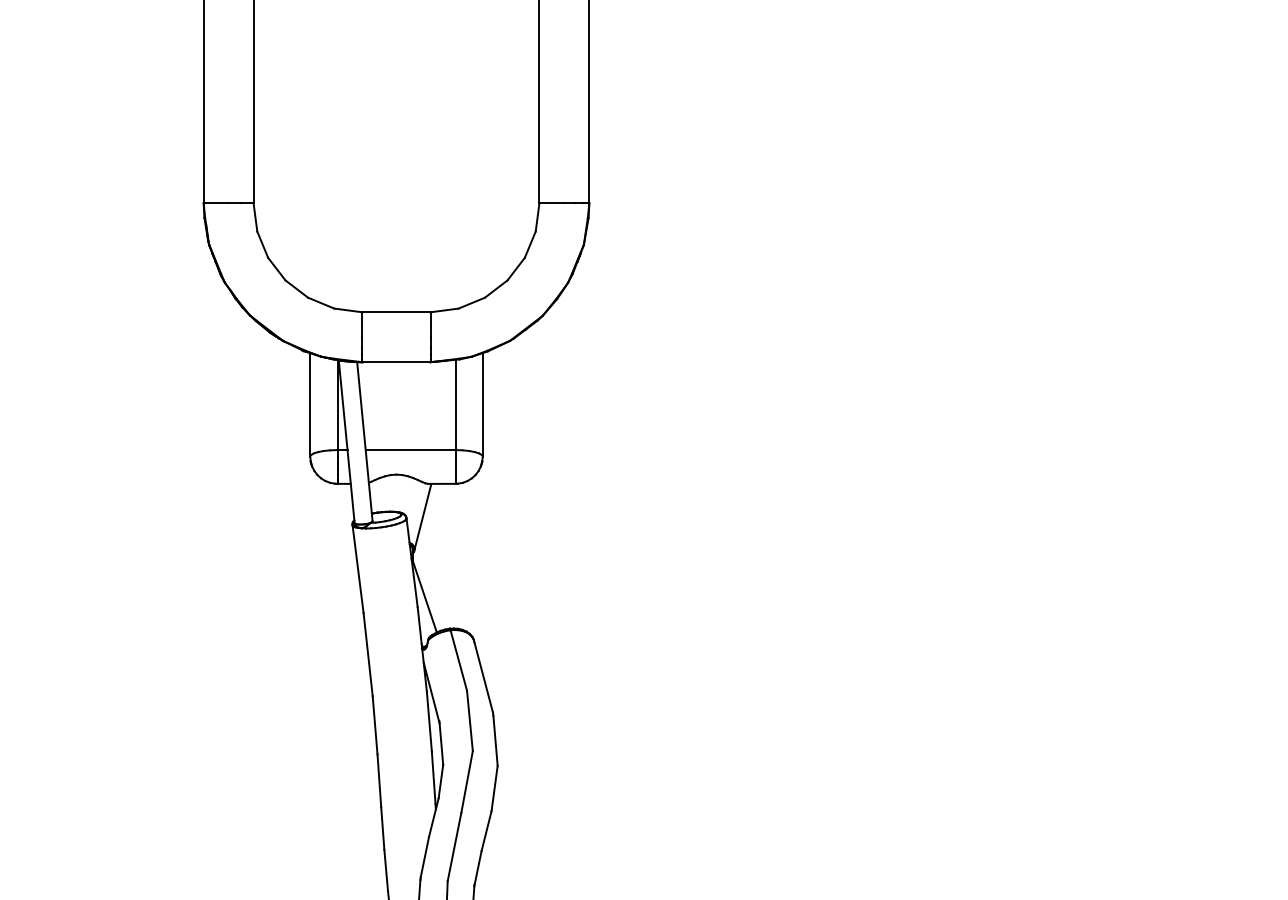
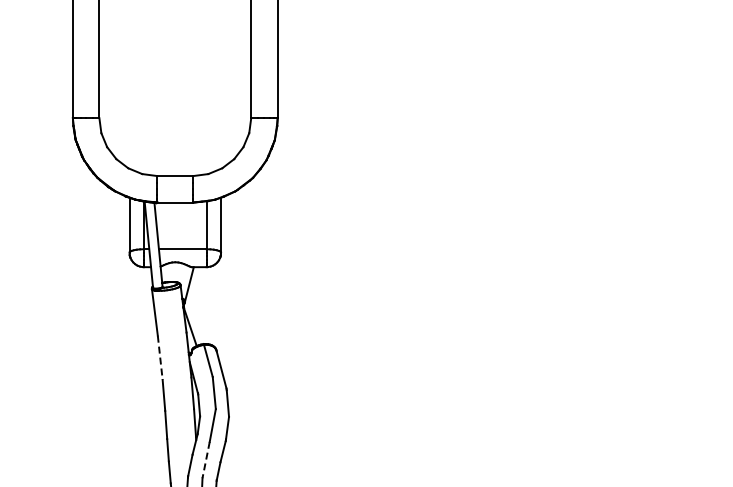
line: (368, 655) -> (160, 358), solid -> dashed
line: (455, 847) -> (206, 460), solid -> dashed

